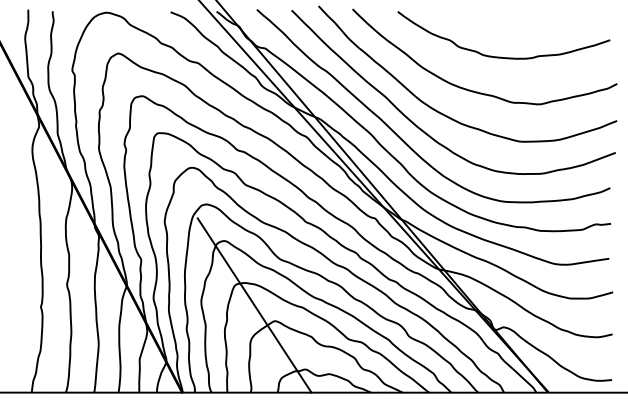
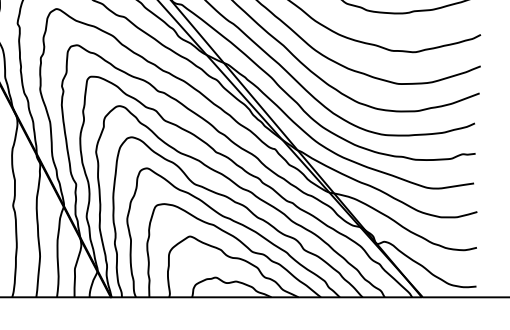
line: (254, 305) -> (172, 223), removed

